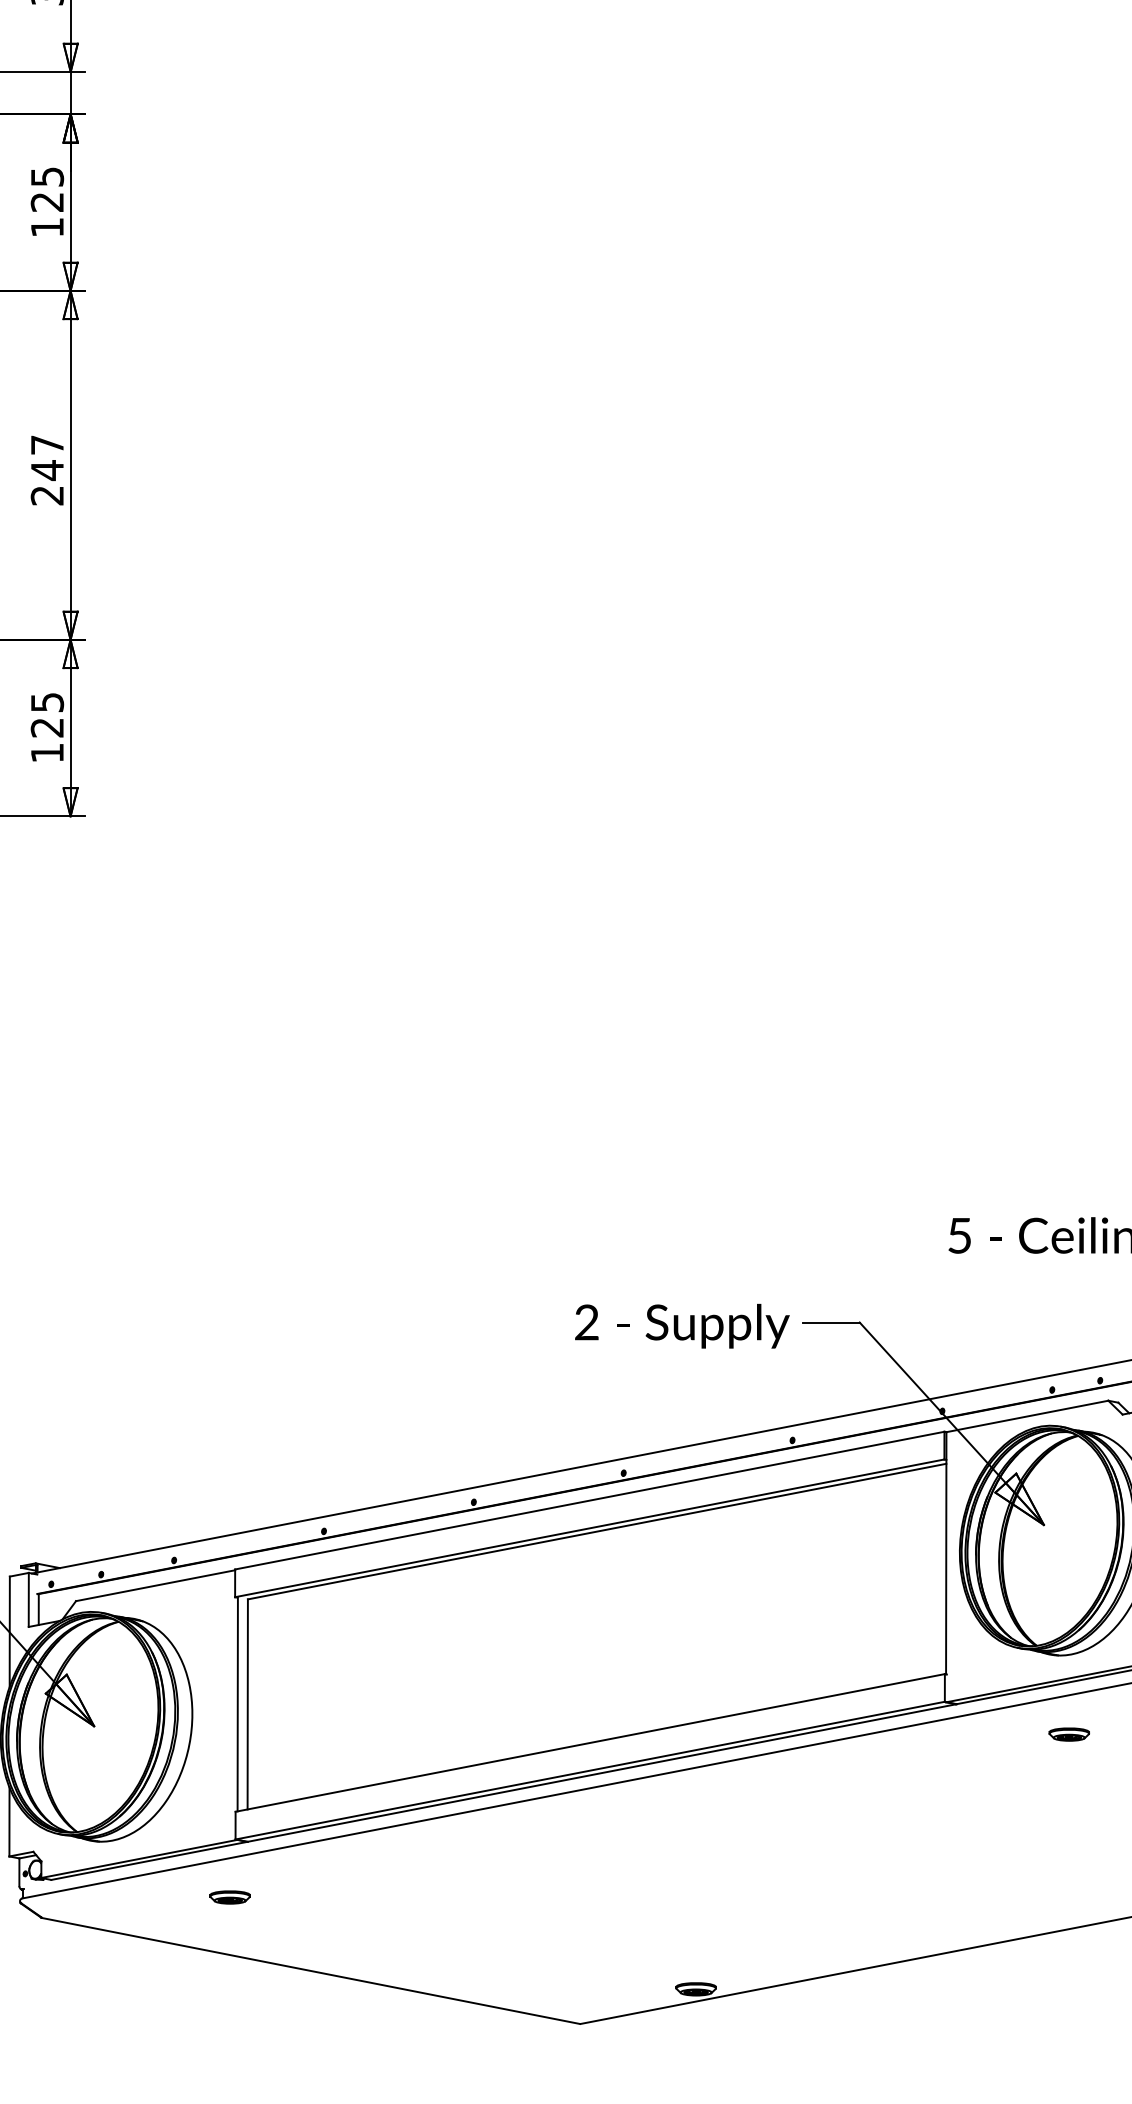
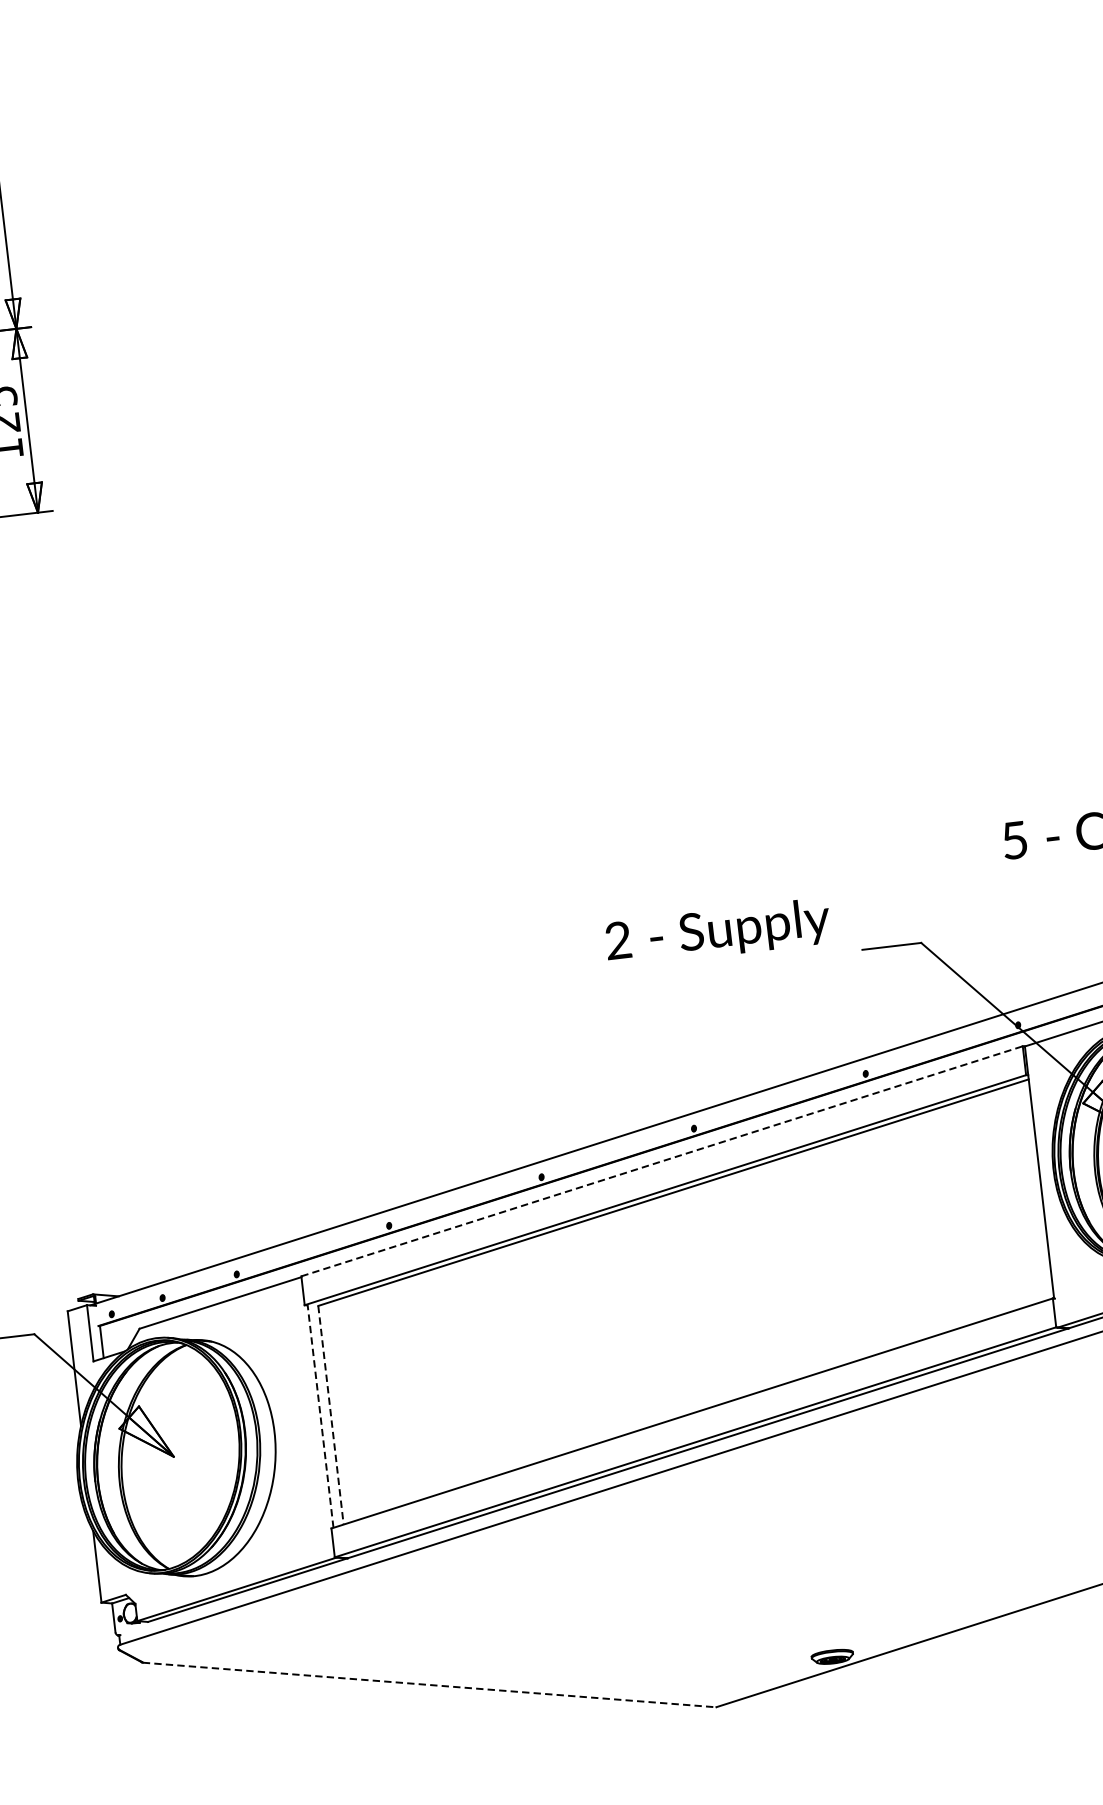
text: (682, 1325) -> (718, 931), moved
line: (590, 1500) -> (662, 1161), solid -> dashed
line: (237, 1704) -> (320, 1416), solid -> dashed
line: (247, 1704) -> (330, 1415), solid -> dashed
part: (229, 1897) -> (335, 1618), removed
line: (311, 1971) -> (429, 1685), solid -> dashed

